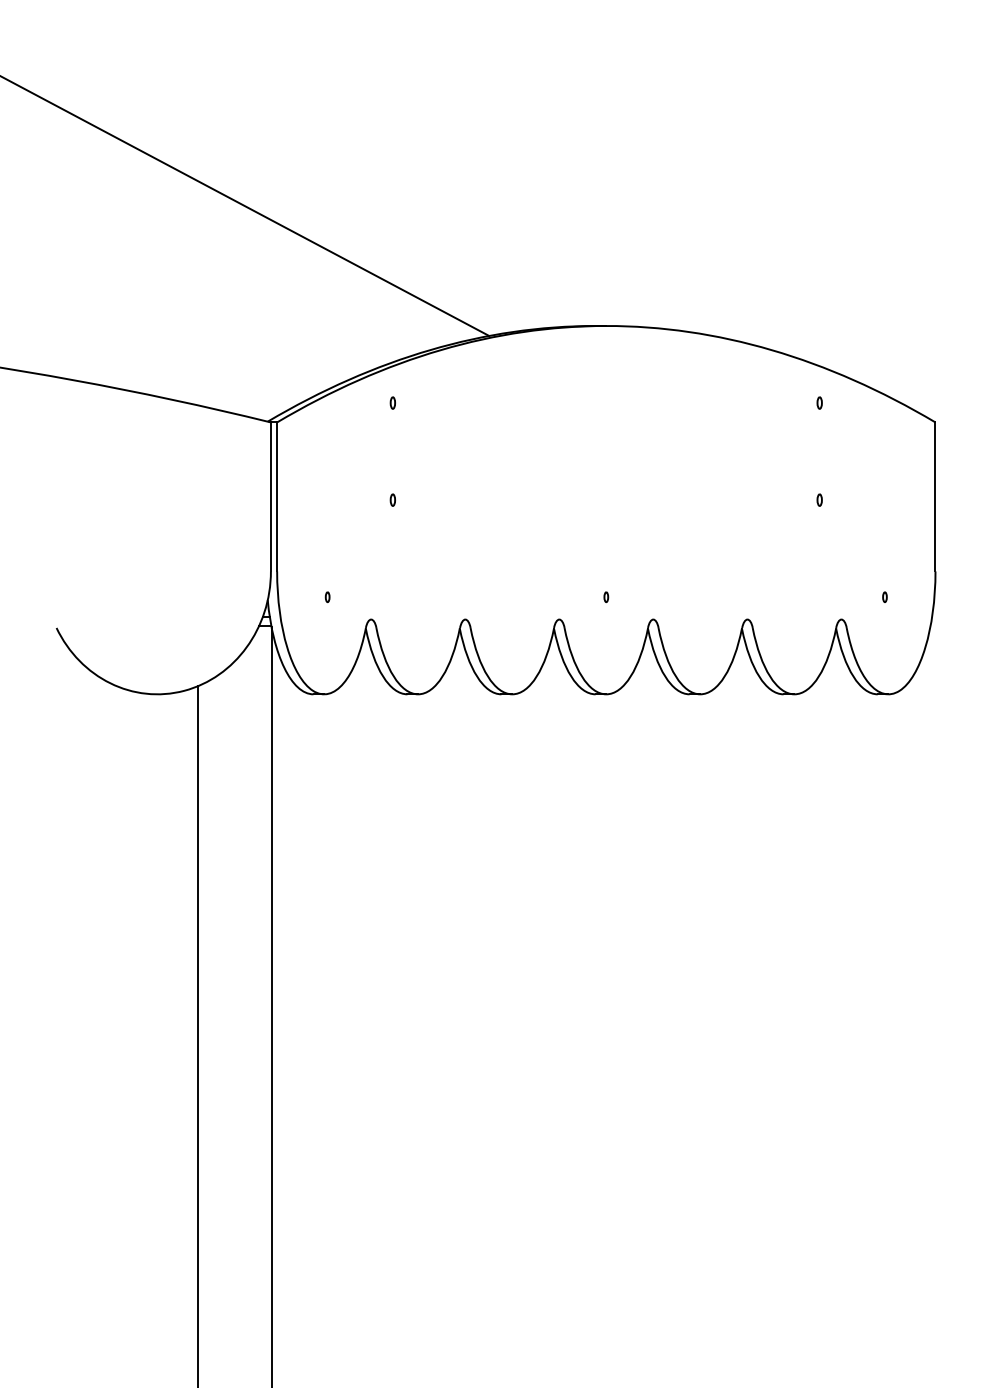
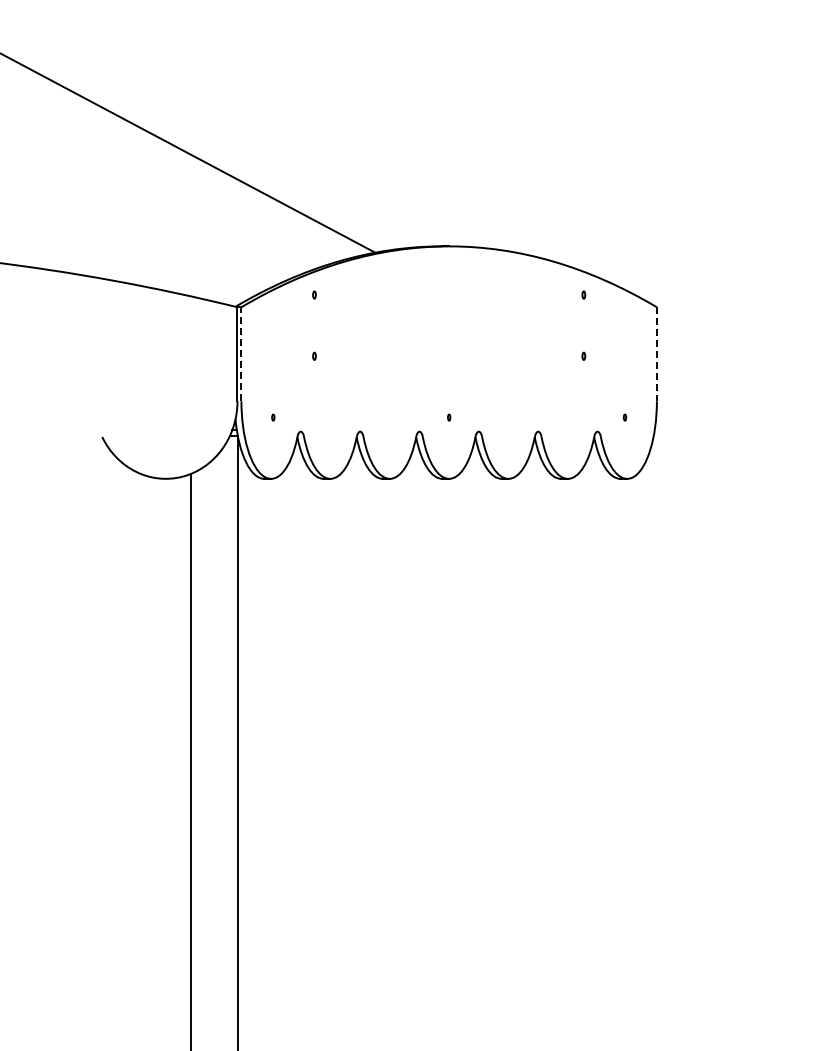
line: (277, 497) -> (241, 354), solid -> dashed
line: (934, 497) -> (656, 354), solid -> dashed

